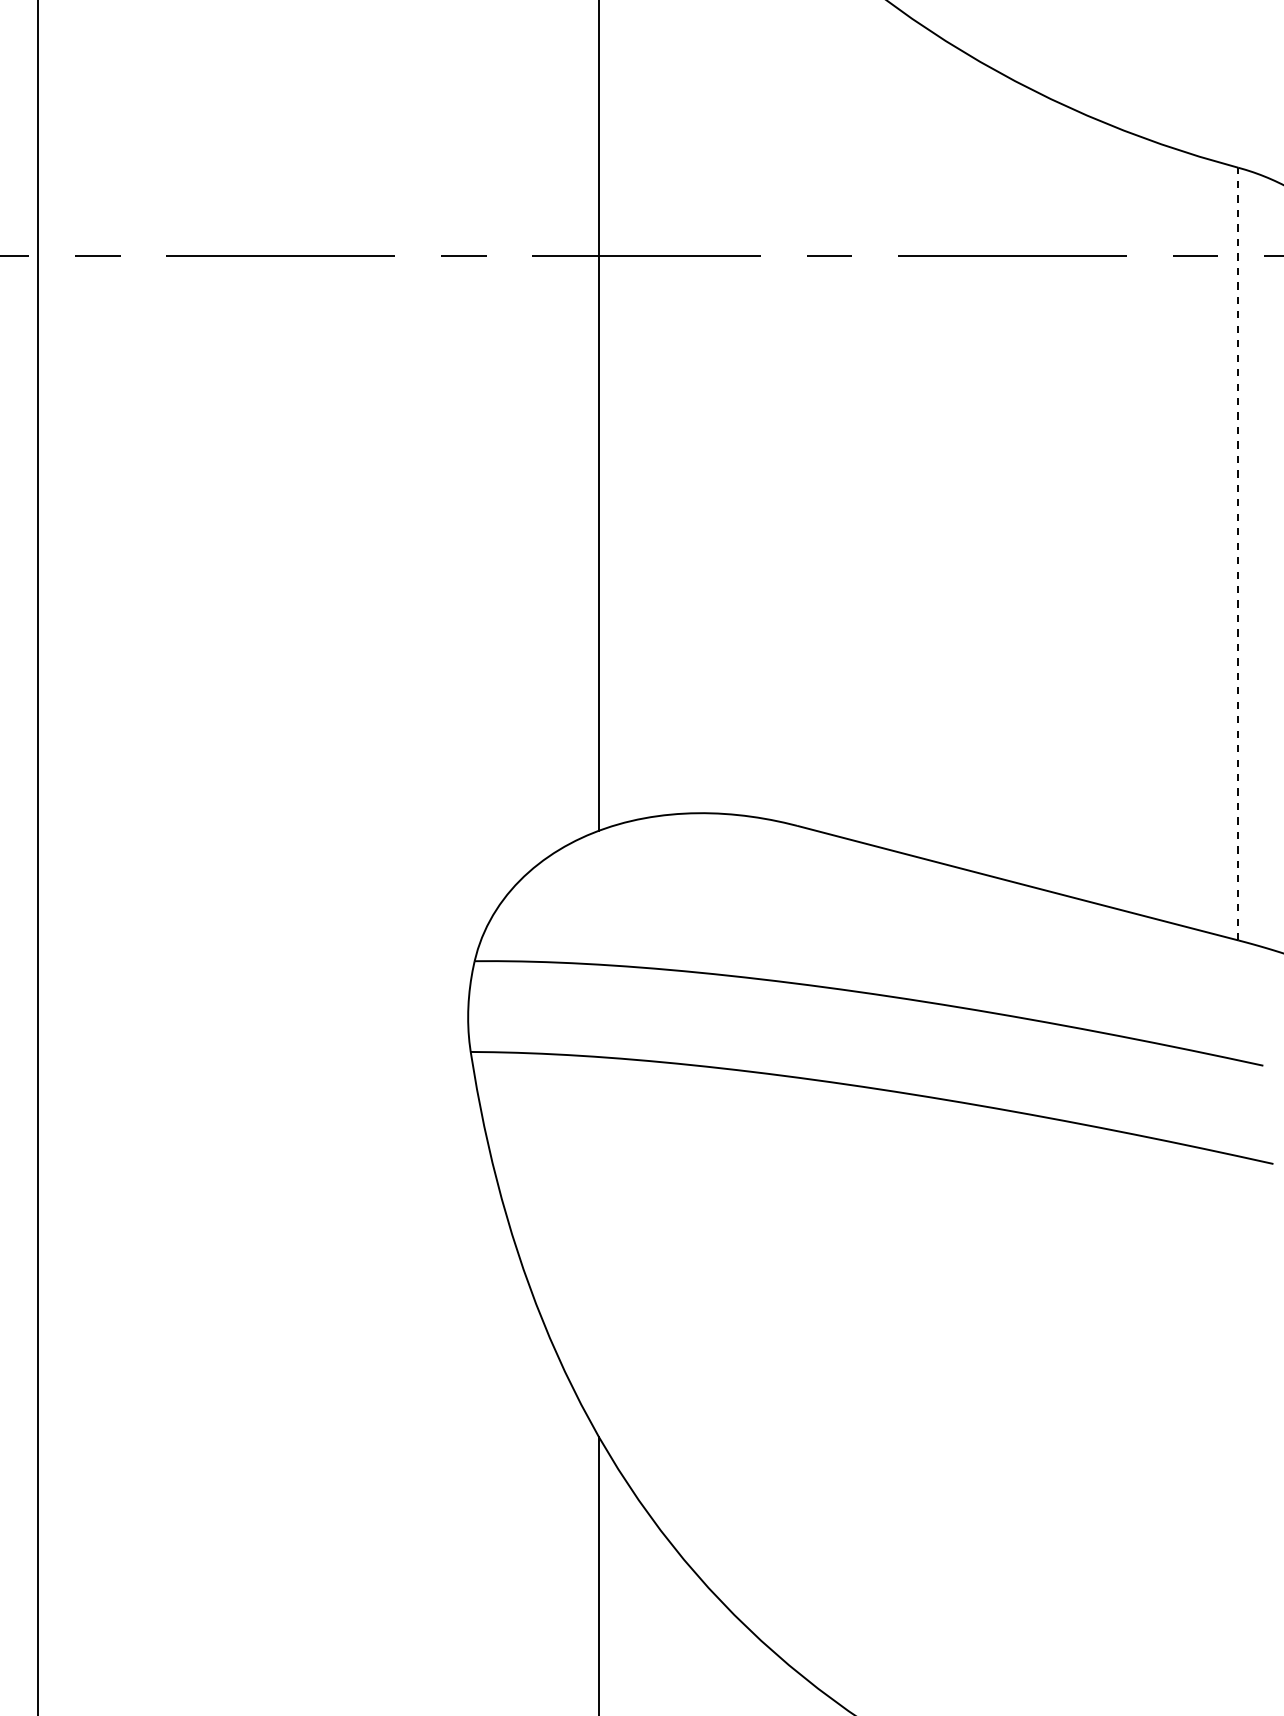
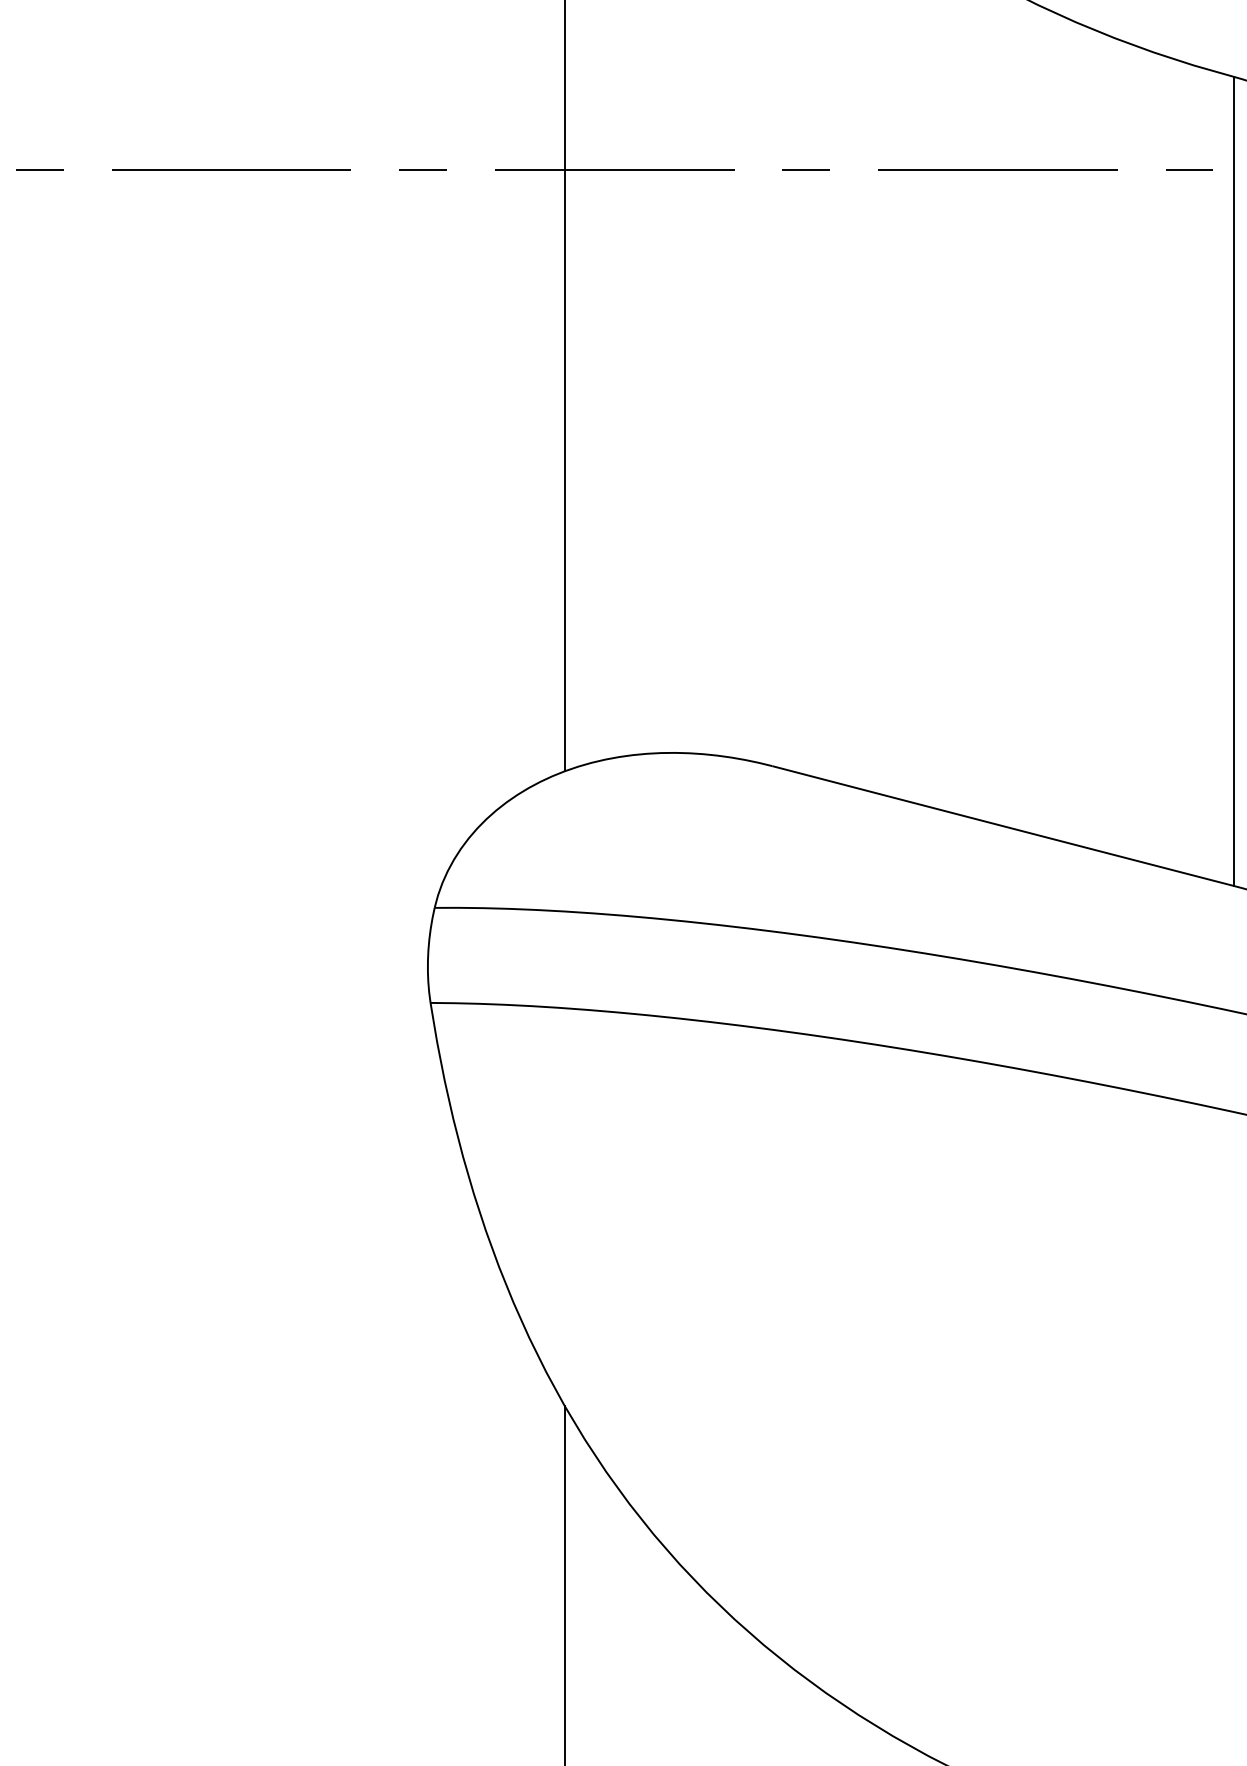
line: (1238, 553) -> (1234, 480), dashed -> solid

